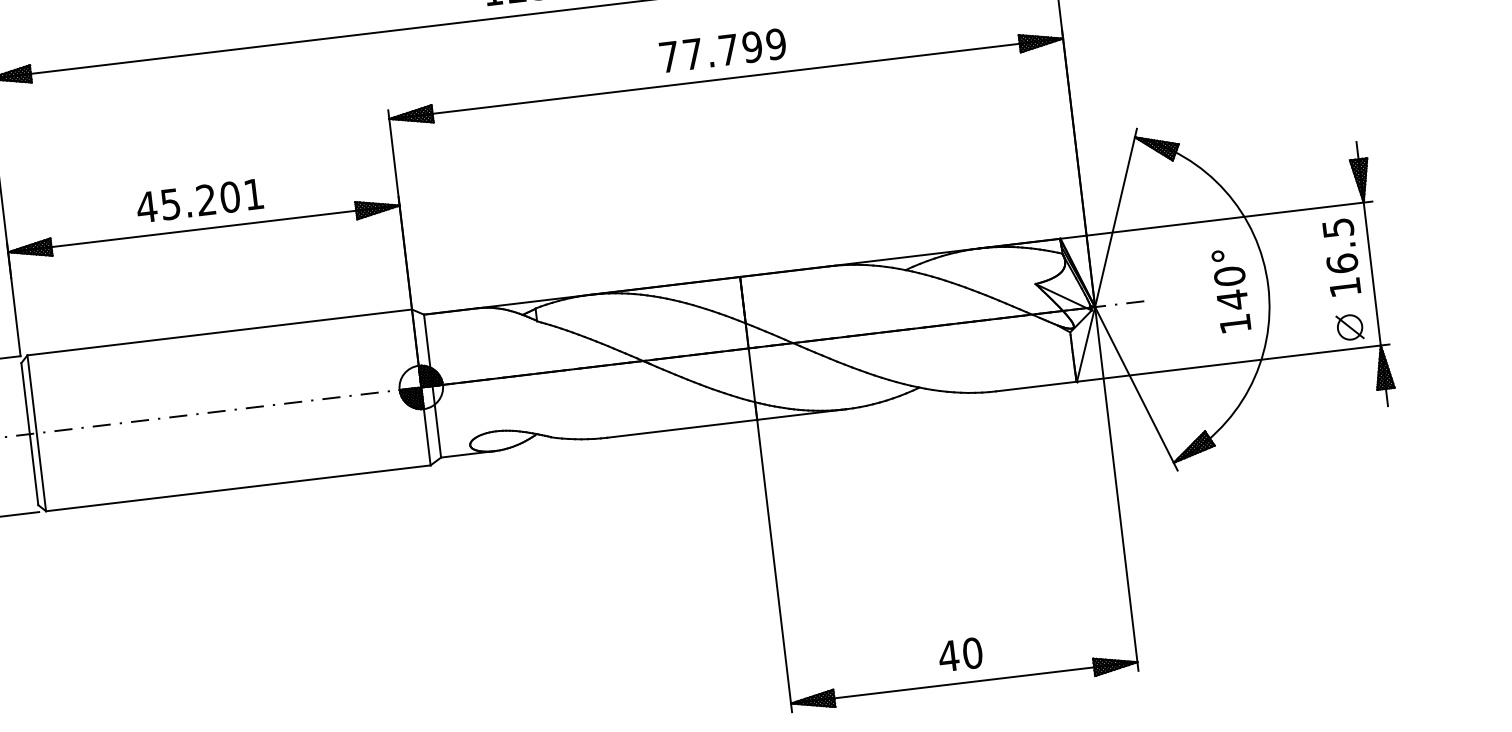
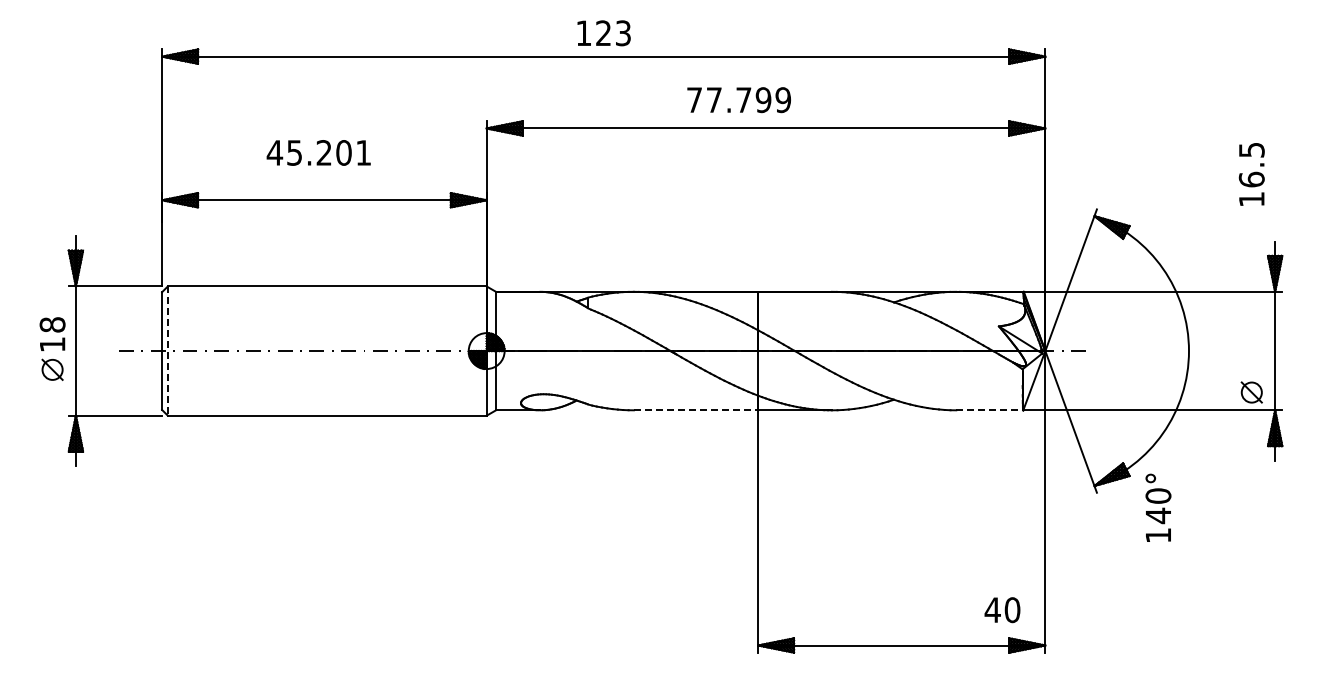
text: (722, 51) -> (738, 100), moved
text: (199, 200) -> (318, 152), moved
text: (1341, 257) -> (1251, 174), moved
text: (1231, 290) -> (1158, 507), moved
line: (1037, 386) -> (990, 410), solid -> dashed
line: (682, 428) -> (696, 410), solid -> dashed
line: (36, 433) -> (167, 351), solid -> dashed
text: (960, 655) -> (1002, 610), moved

